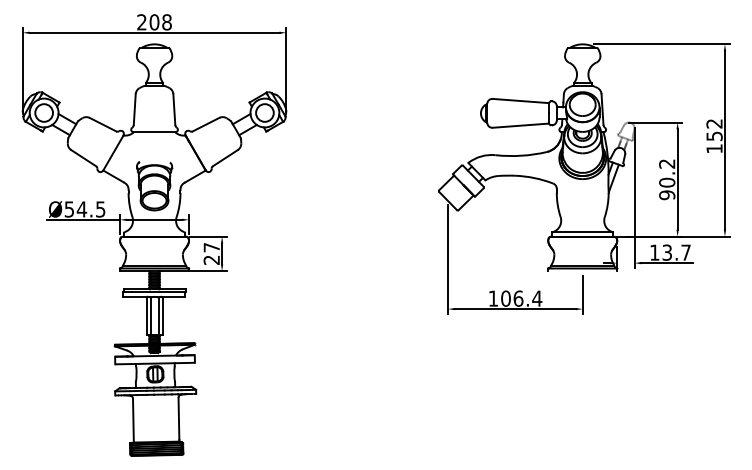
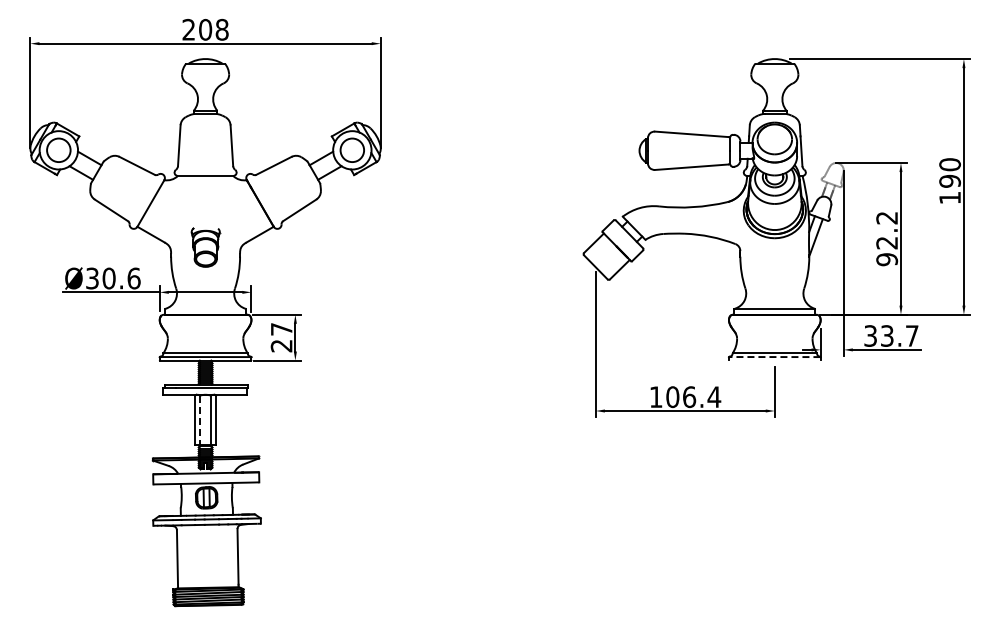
text: (714, 129) -> (949, 172), 152 -> 190
text: (667, 182) -> (887, 242), 90.2 -> 92.2
part: (154, 186) -> (205, 247), size x0.6
text: (85, 209) -> (113, 278), Ø54.5 -> Ø30.6
text: (654, 252) -> (870, 335), 13.7 -> 33.7
line: (582, 268) -> (774, 357), solid -> dashed
line: (150, 316) -> (200, 420), solid -> dashed

